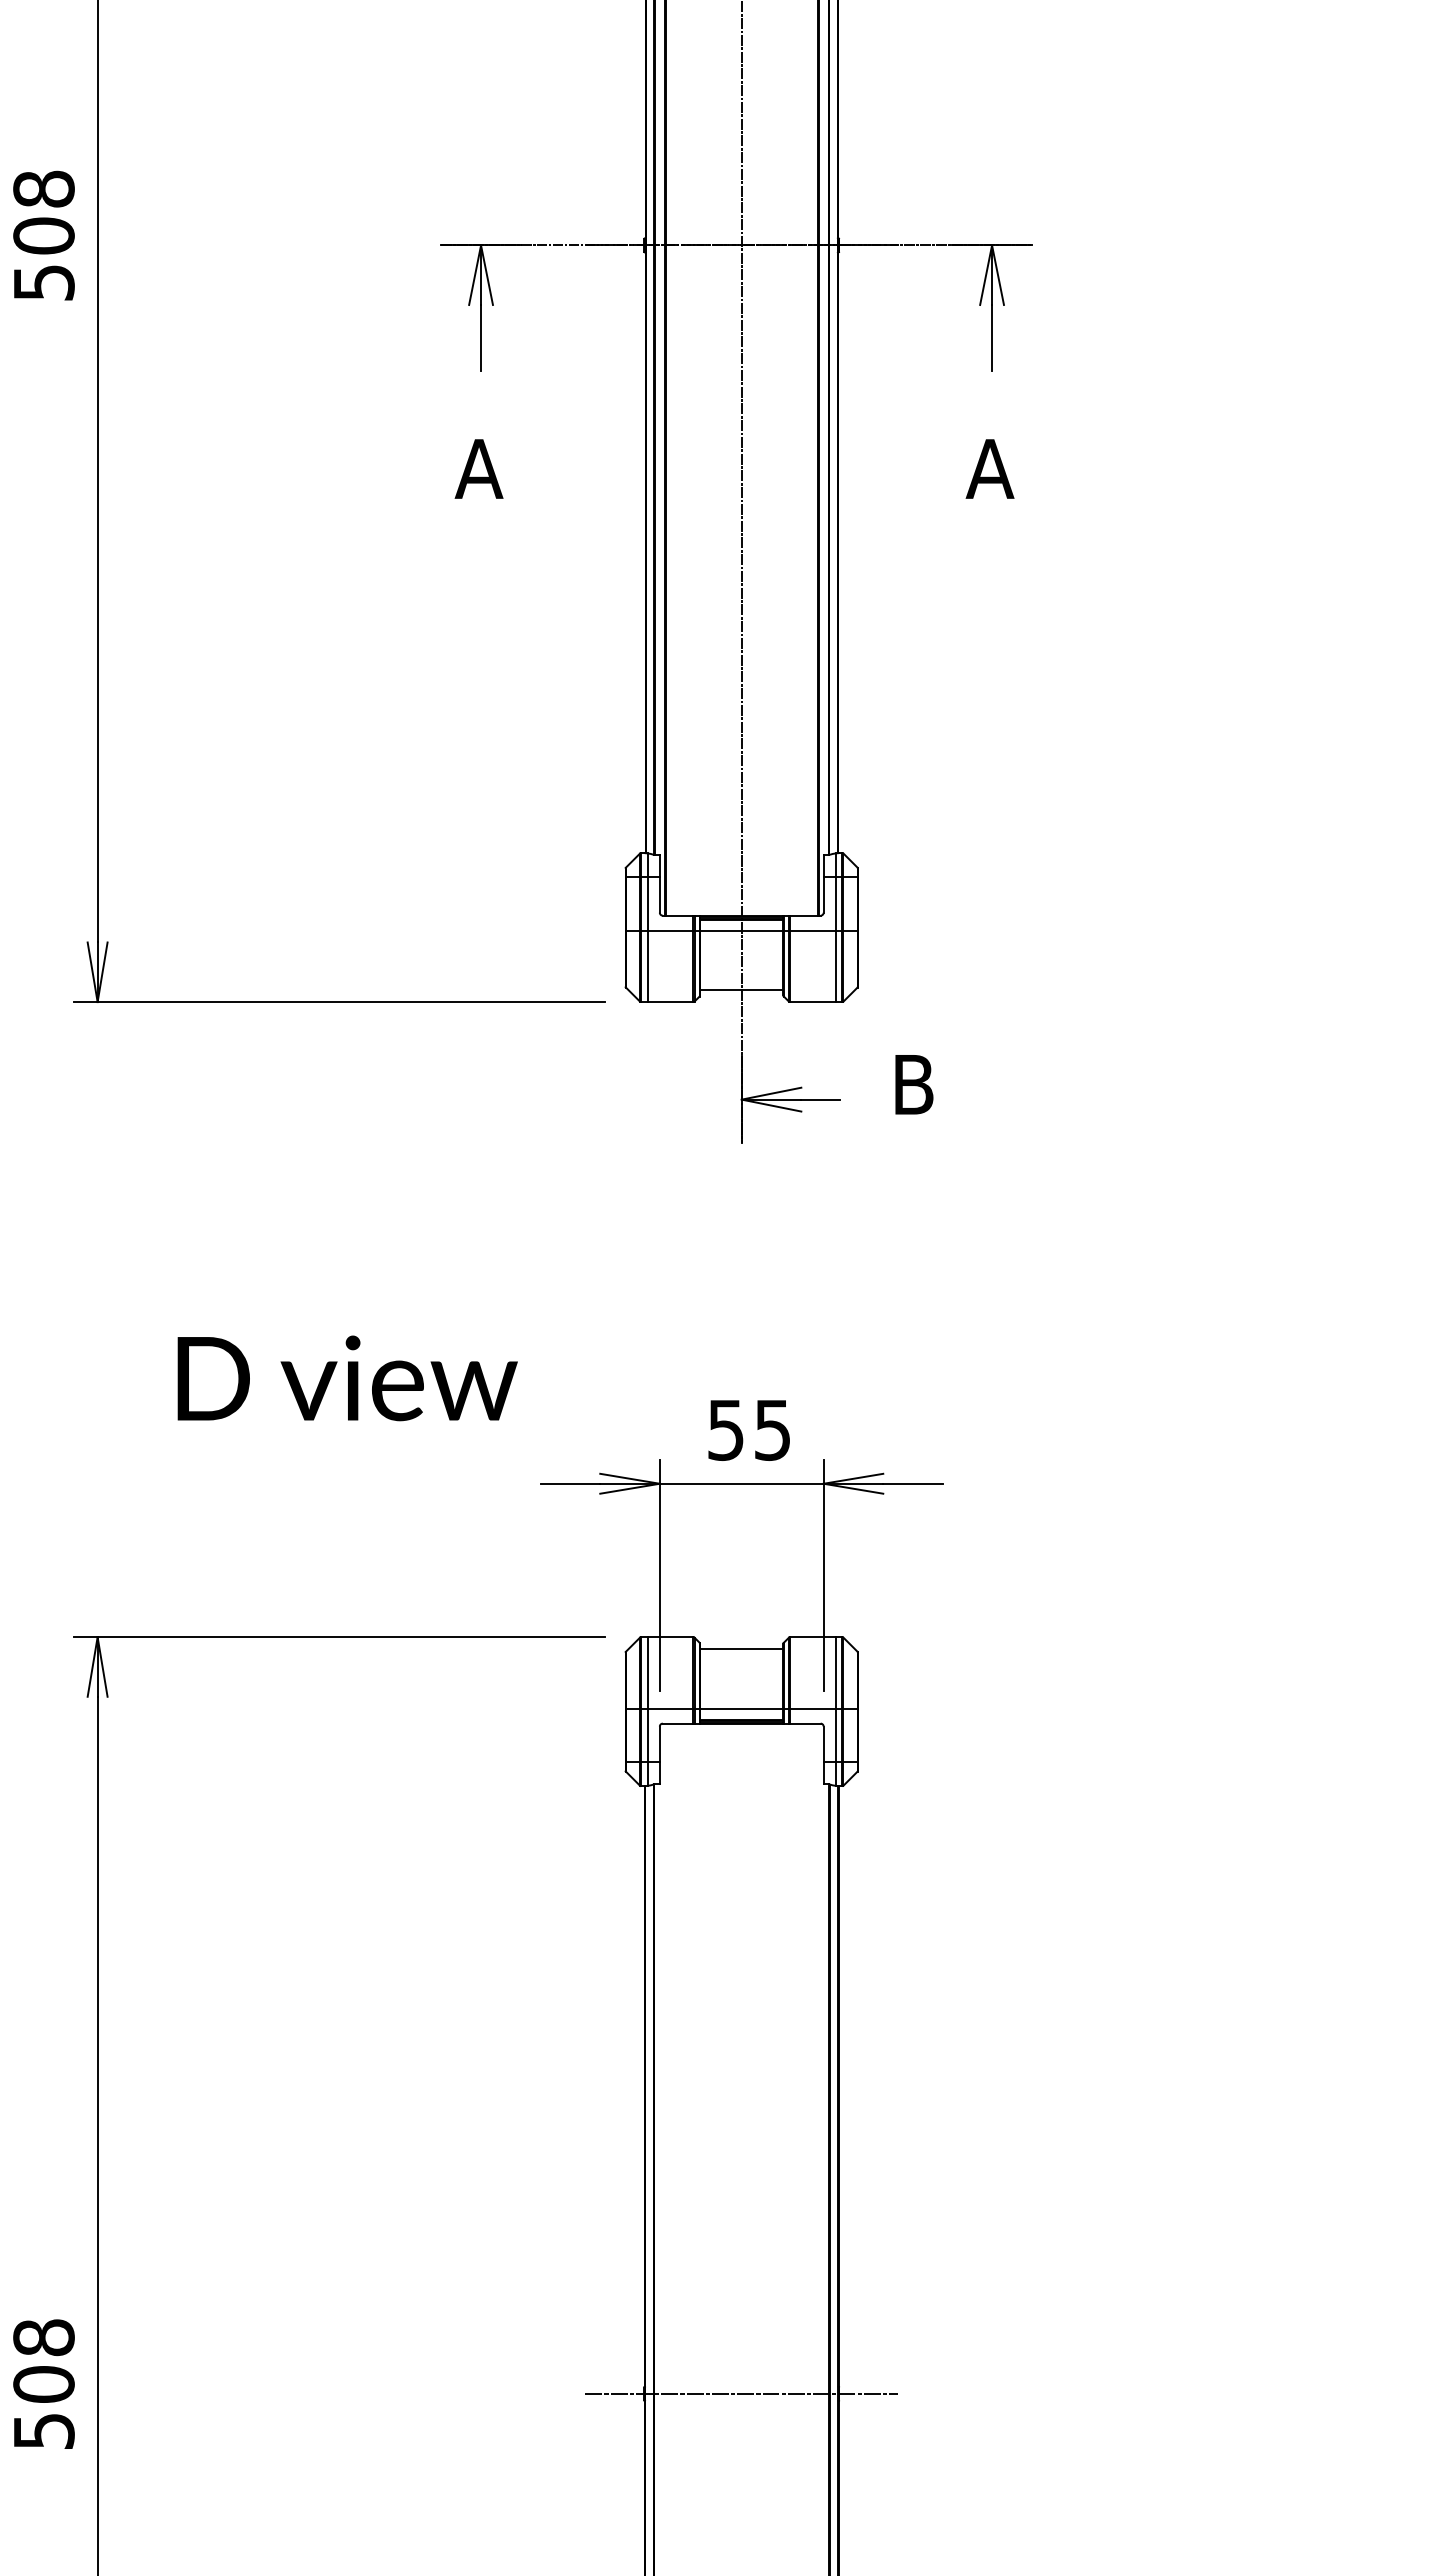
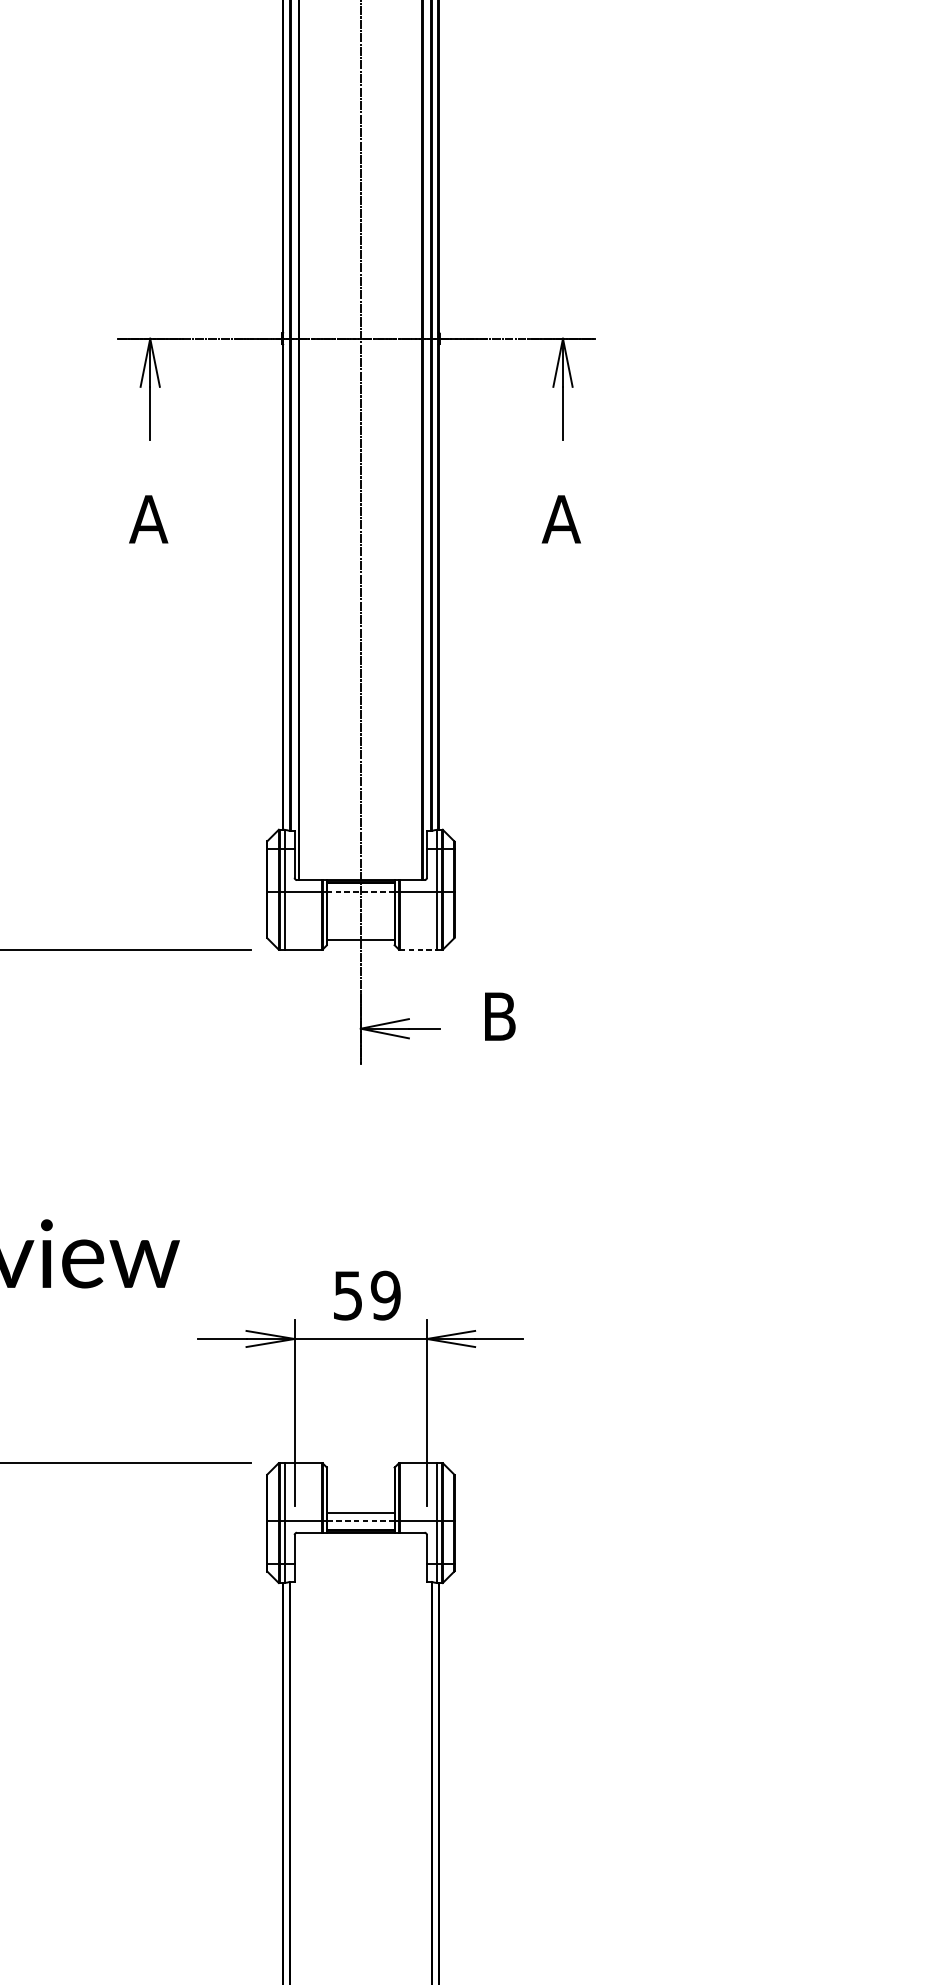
line: (741, 930) -> (360, 892), solid -> dashed
line: (812, 1002) -> (417, 950), solid -> dashed
text: (772, 1429) -> (385, 1295), 55 -> 59
line: (741, 1649) -> (360, 1513), moved
line: (741, 1708) -> (360, 1520), solid -> dashed

